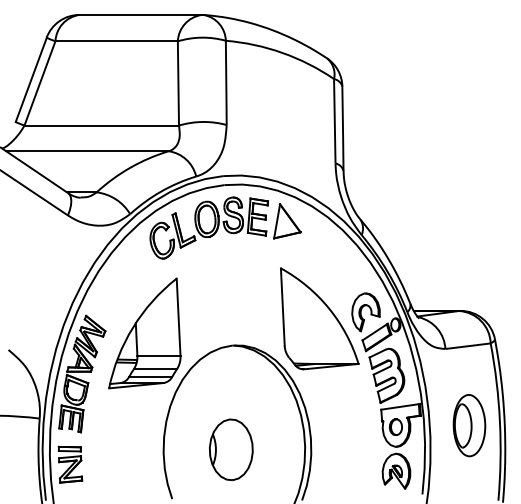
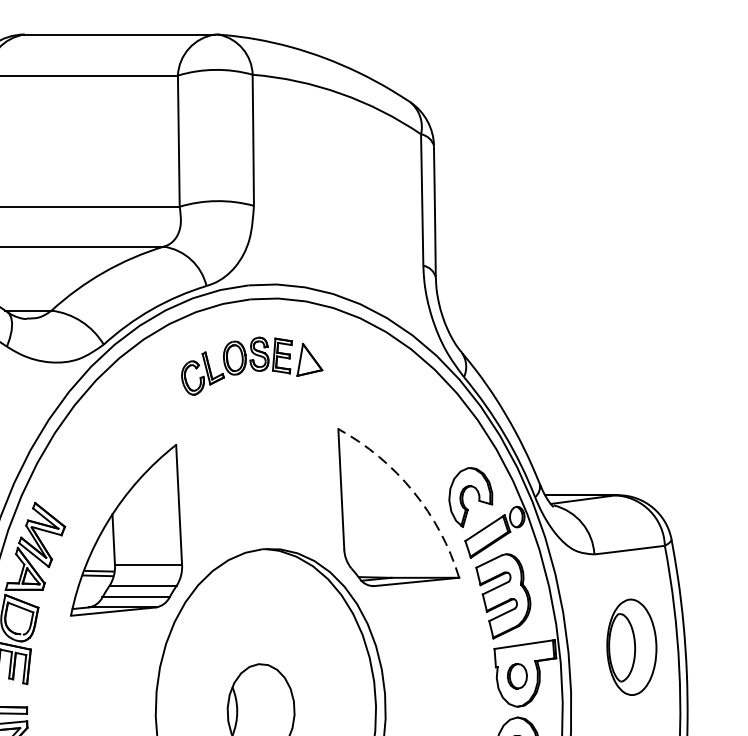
part: (225, 227) -> (252, 365), size x0.6
arc: (329, 308) -> (413, 491), solid -> dashed
part: (469, 425) -> (631, 647), moved

